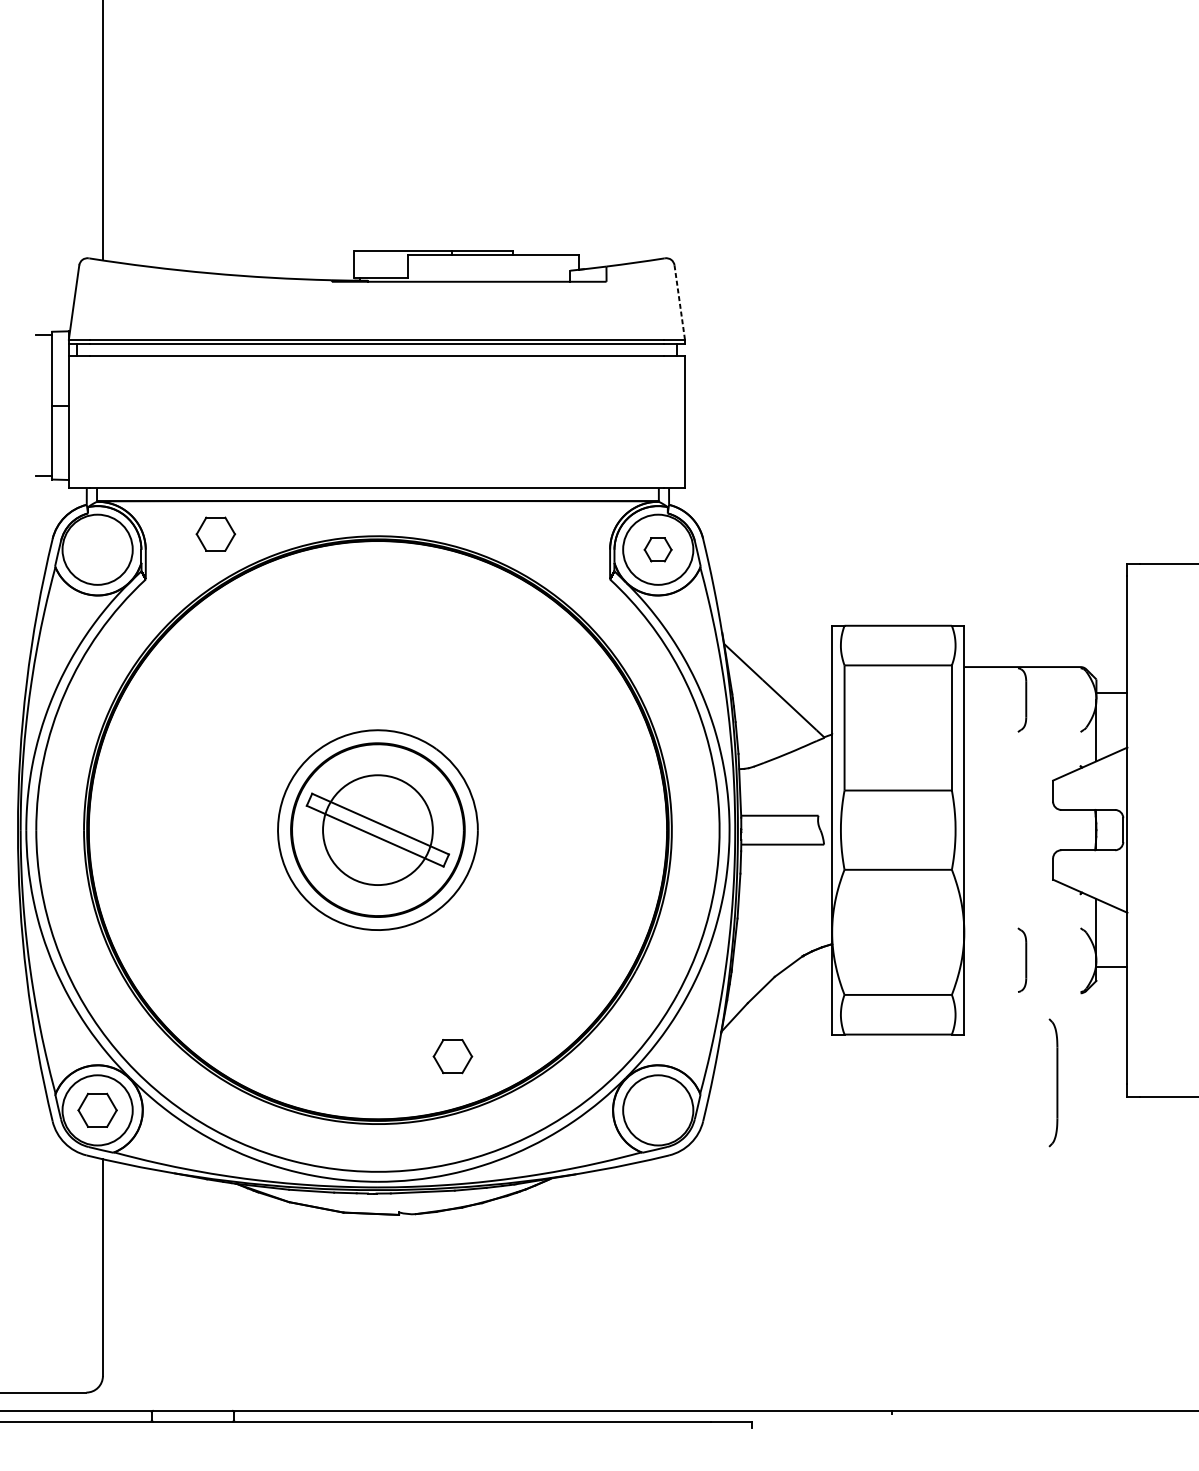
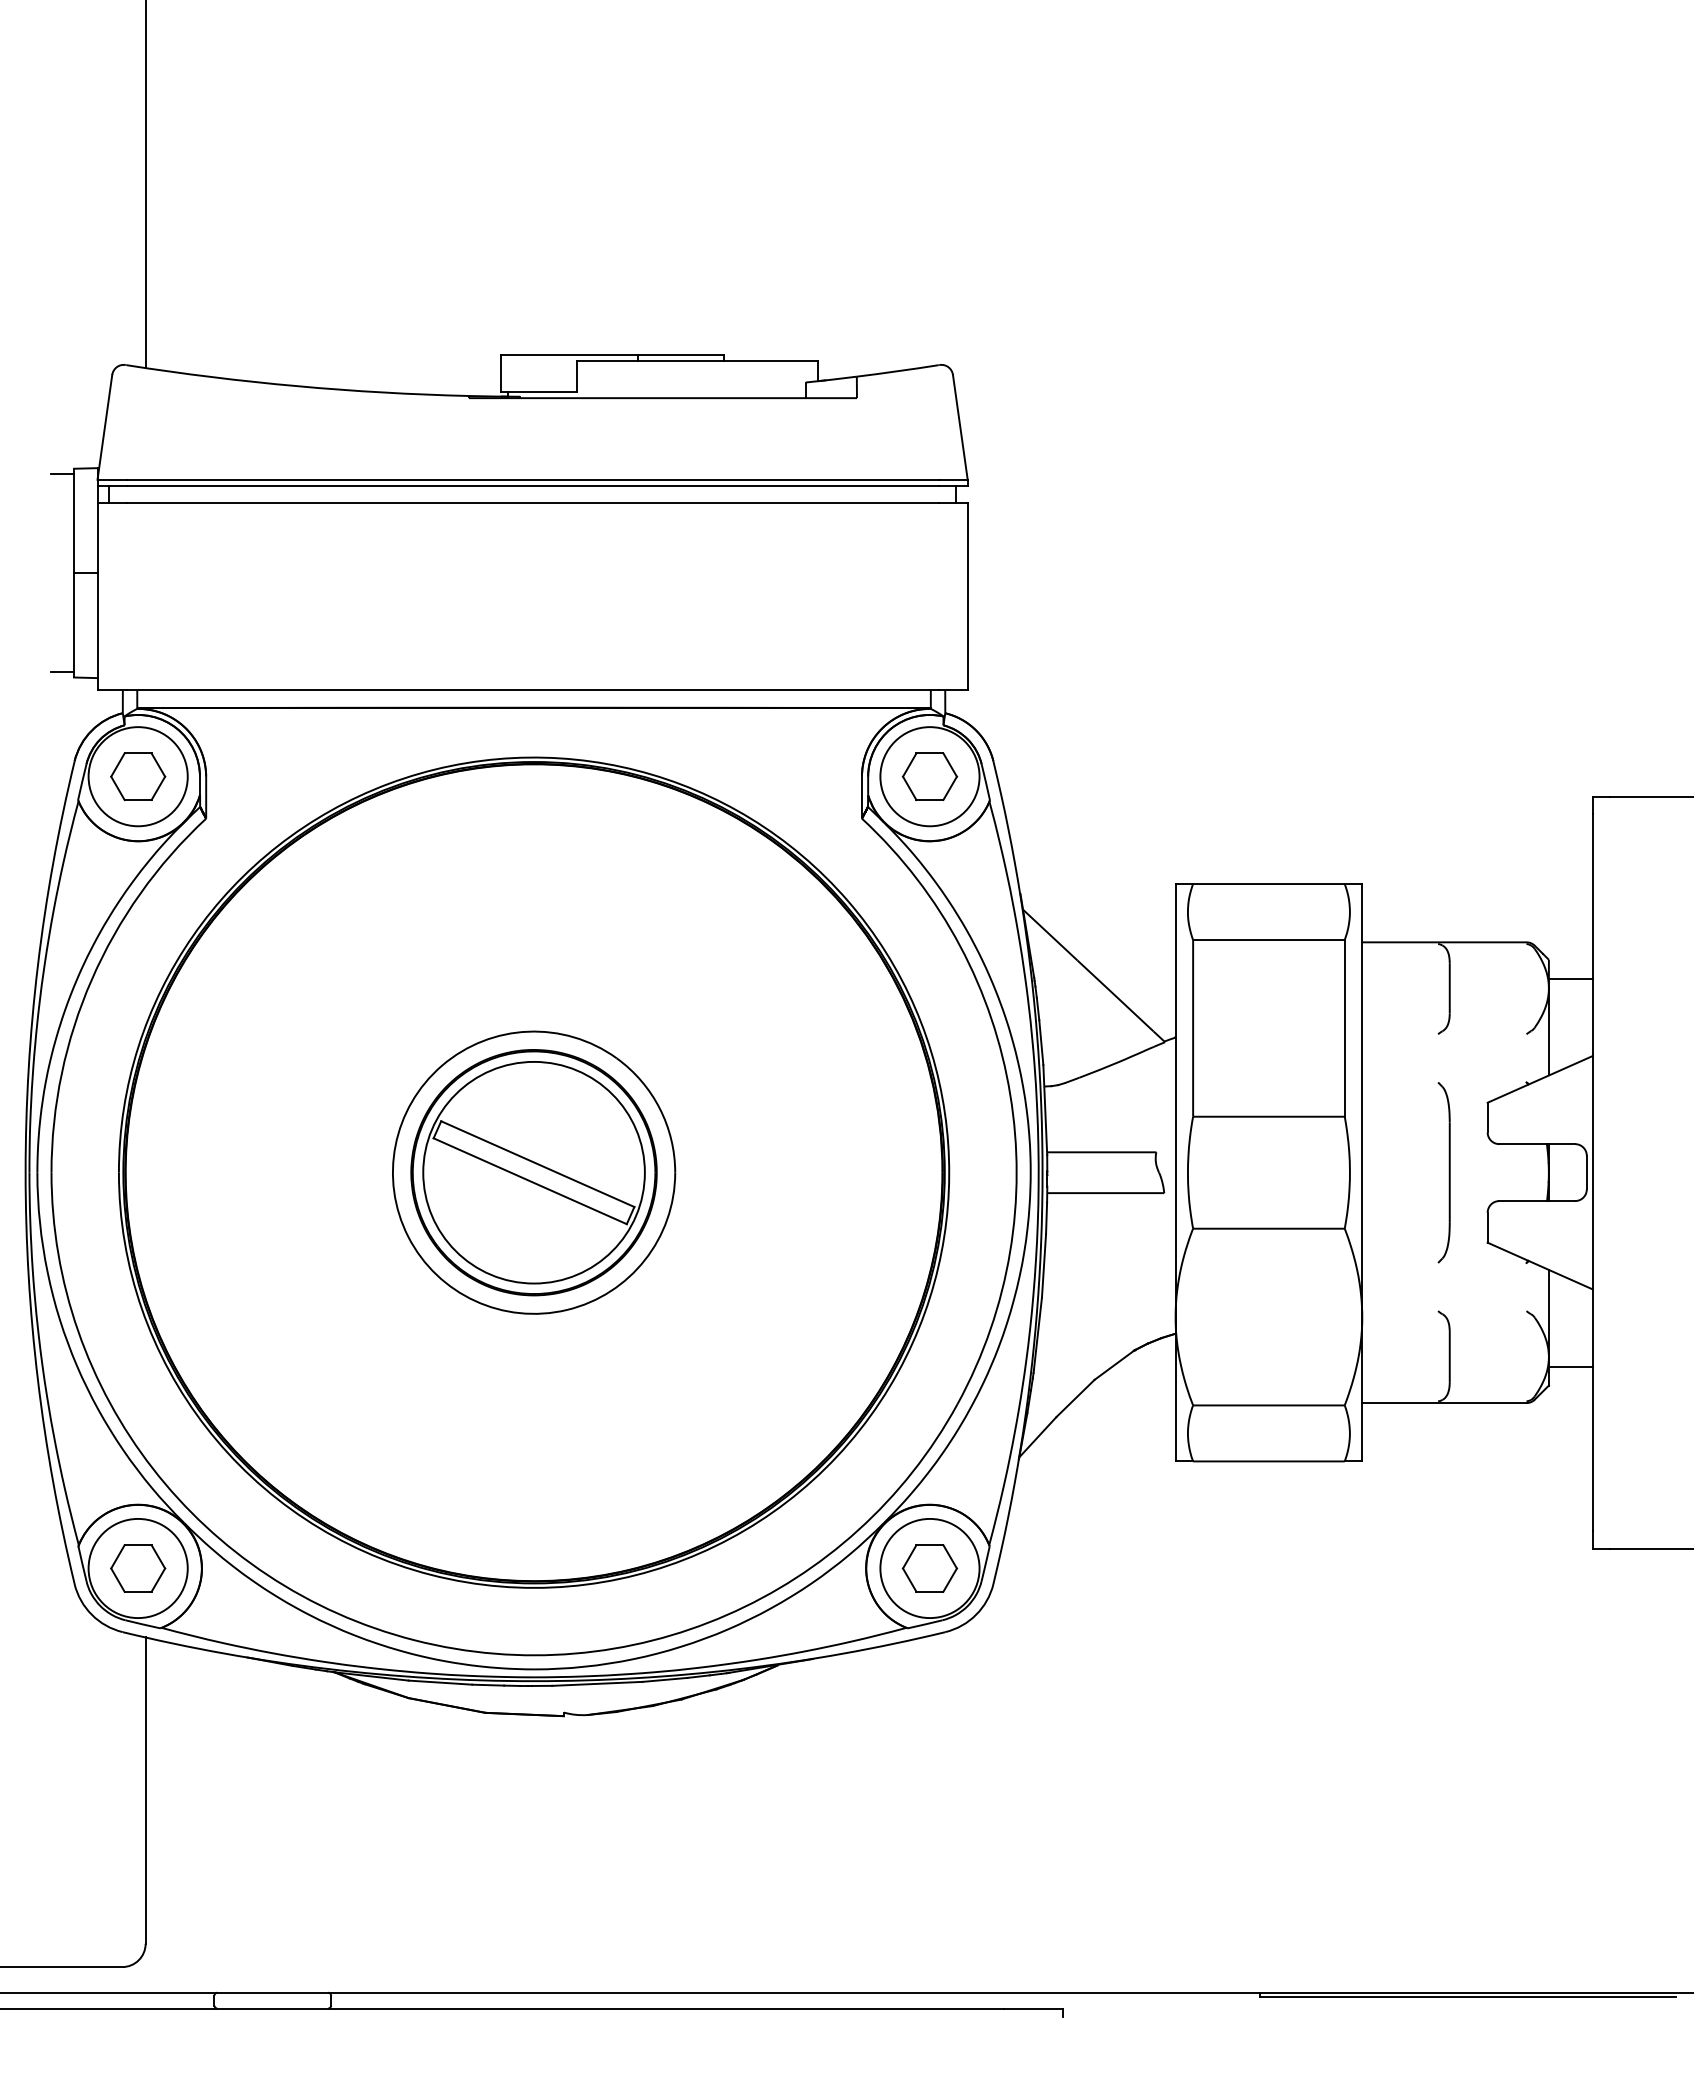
line: (679, 302) -> (960, 427), dashed -> solid
part: (216, 534) -> (138, 776), moved
part: (657, 549) -> (929, 776), size x1.43
circle: (377, 830) -> (533, 1172), size x1.43
line: (1022, 993) -> (1444, 1403), added
part: (452, 1056) -> (929, 1568), moved
part: (1052, 1082) -> (1443, 1172), moved
line: (1038, 1414) -> (1467, 1997), added

